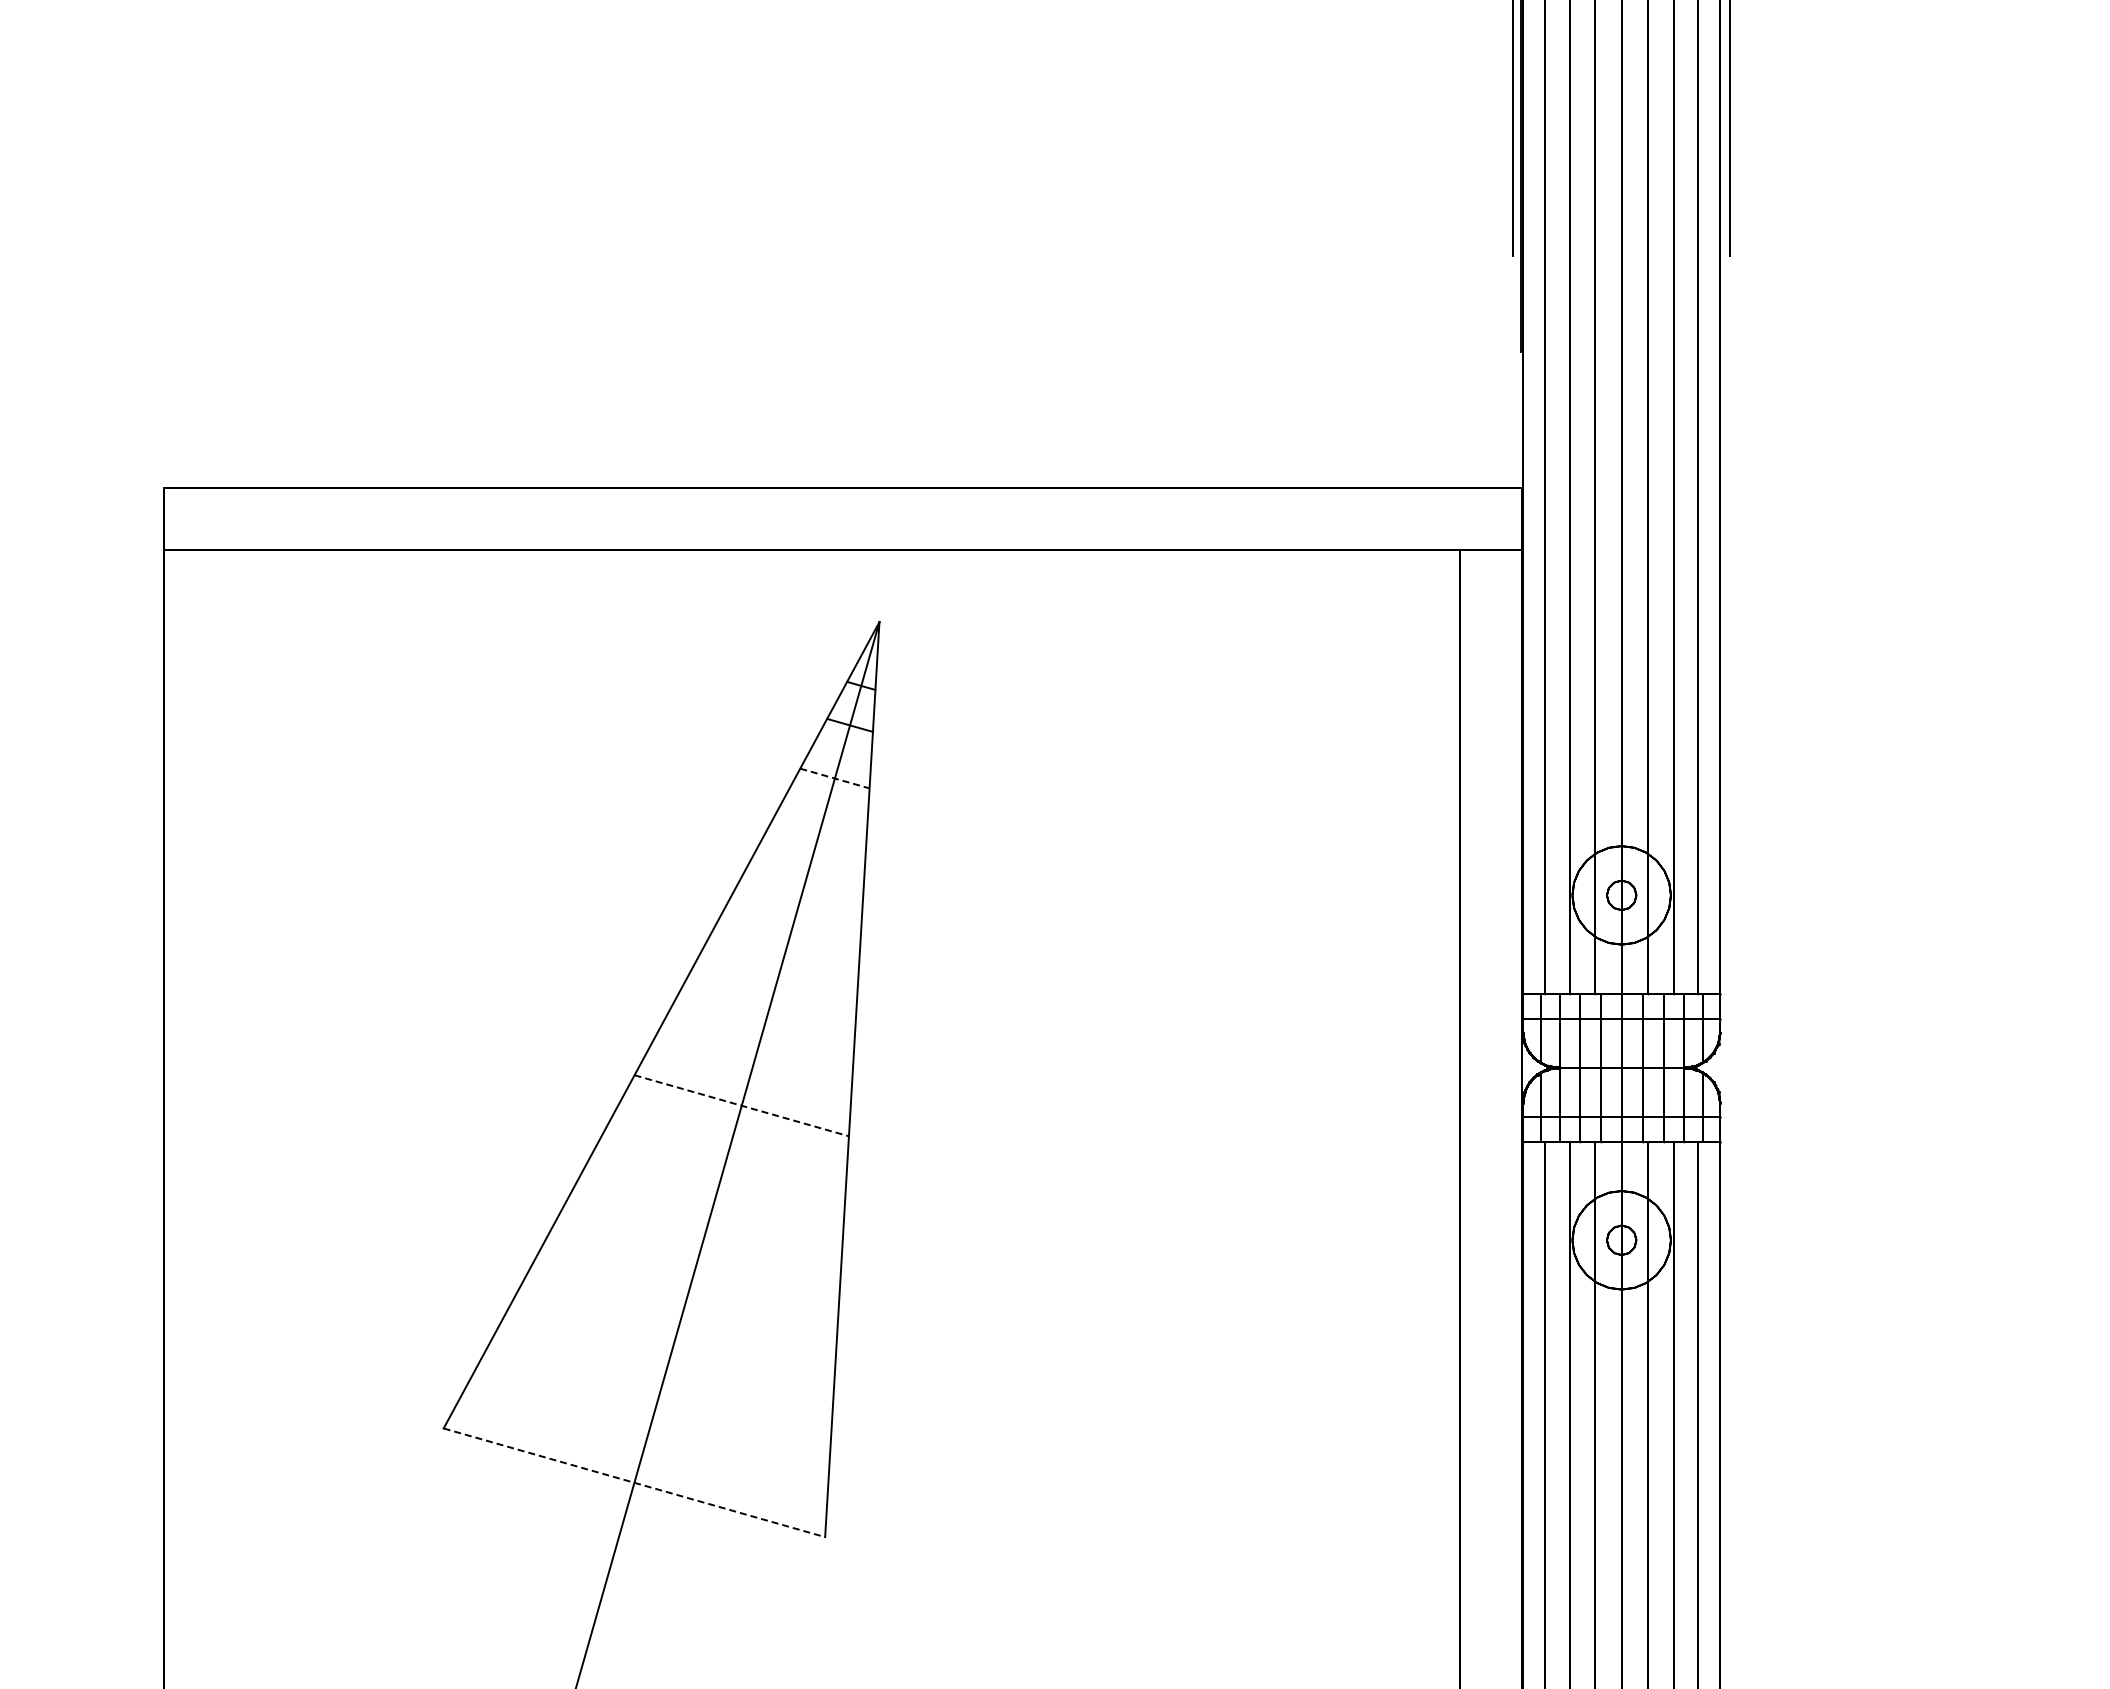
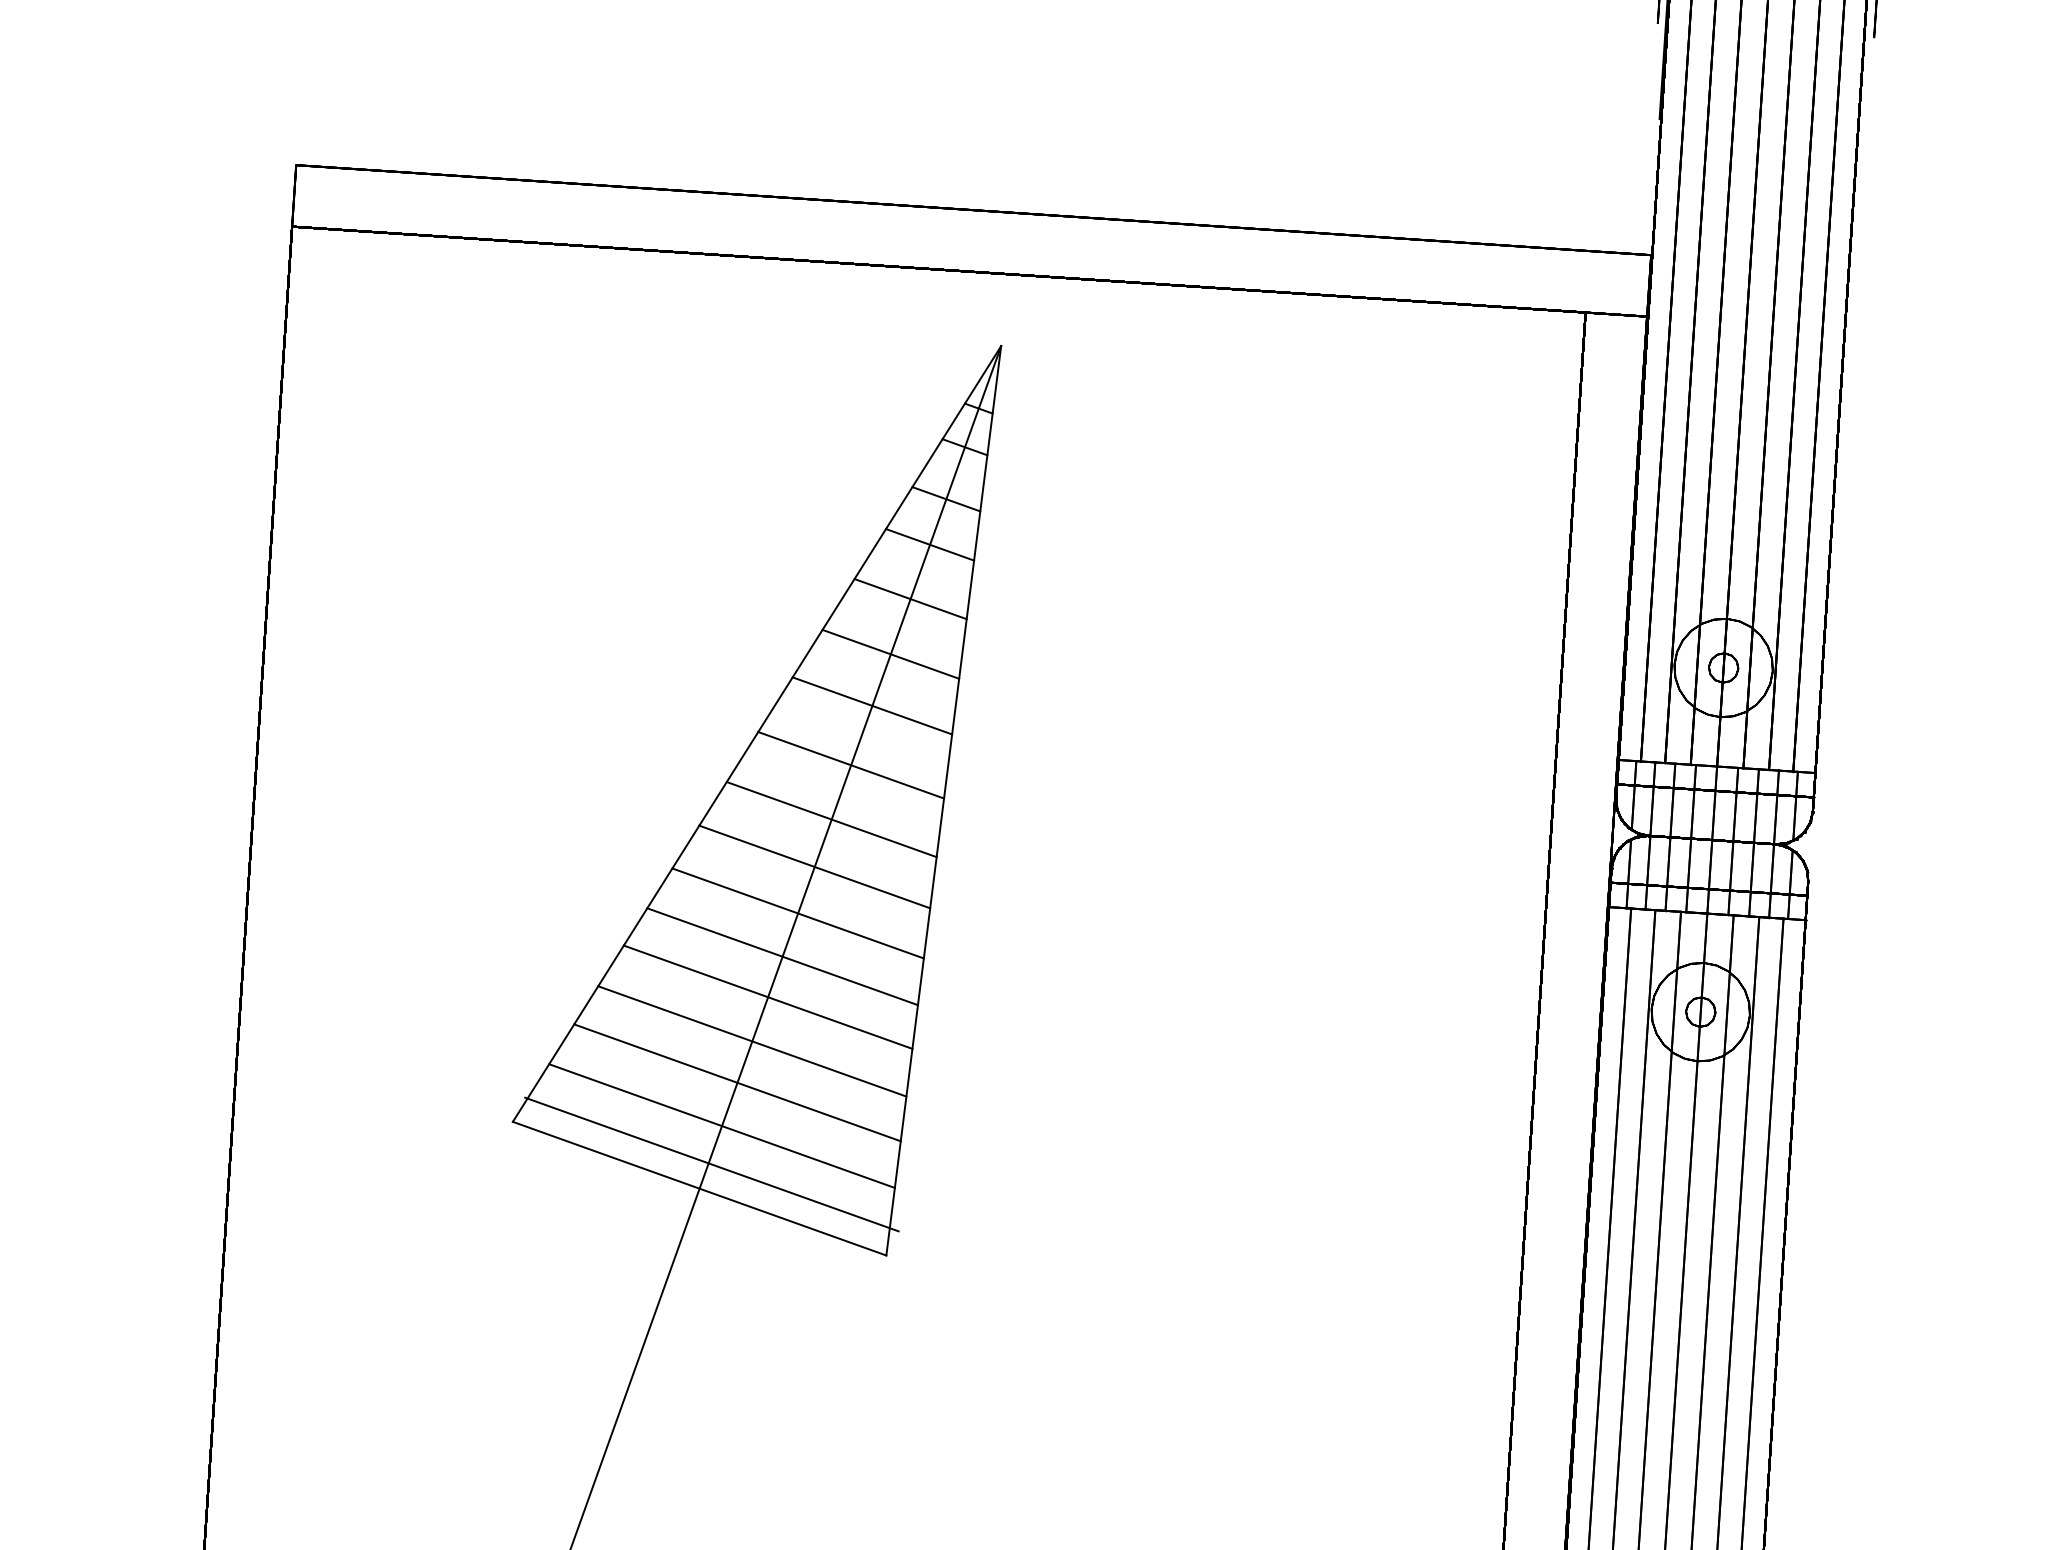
line: (835, 778) -> (946, 499), dashed -> solid
line: (821, 824) -> (929, 544), added
line: (805, 880) -> (910, 599), added
line: (789, 936) -> (890, 653), added
line: (774, 989) -> (872, 705), added
line: (757, 1050) -> (851, 765), added
line: (742, 1105) -> (832, 819), dashed -> solid
line: (727, 1153) -> (814, 866), added
line: (714, 1201) -> (798, 913), added
line: (701, 1245) -> (782, 956), added
line: (689, 1287) -> (767, 997), added
line: (676, 1332) -> (751, 1041), added
line: (664, 1374) -> (736, 1082), added
line: (652, 1418) -> (721, 1125), added
line: (644, 1457) -> (711, 1164), added
line: (634, 1482) -> (699, 1188), dashed -> solid

